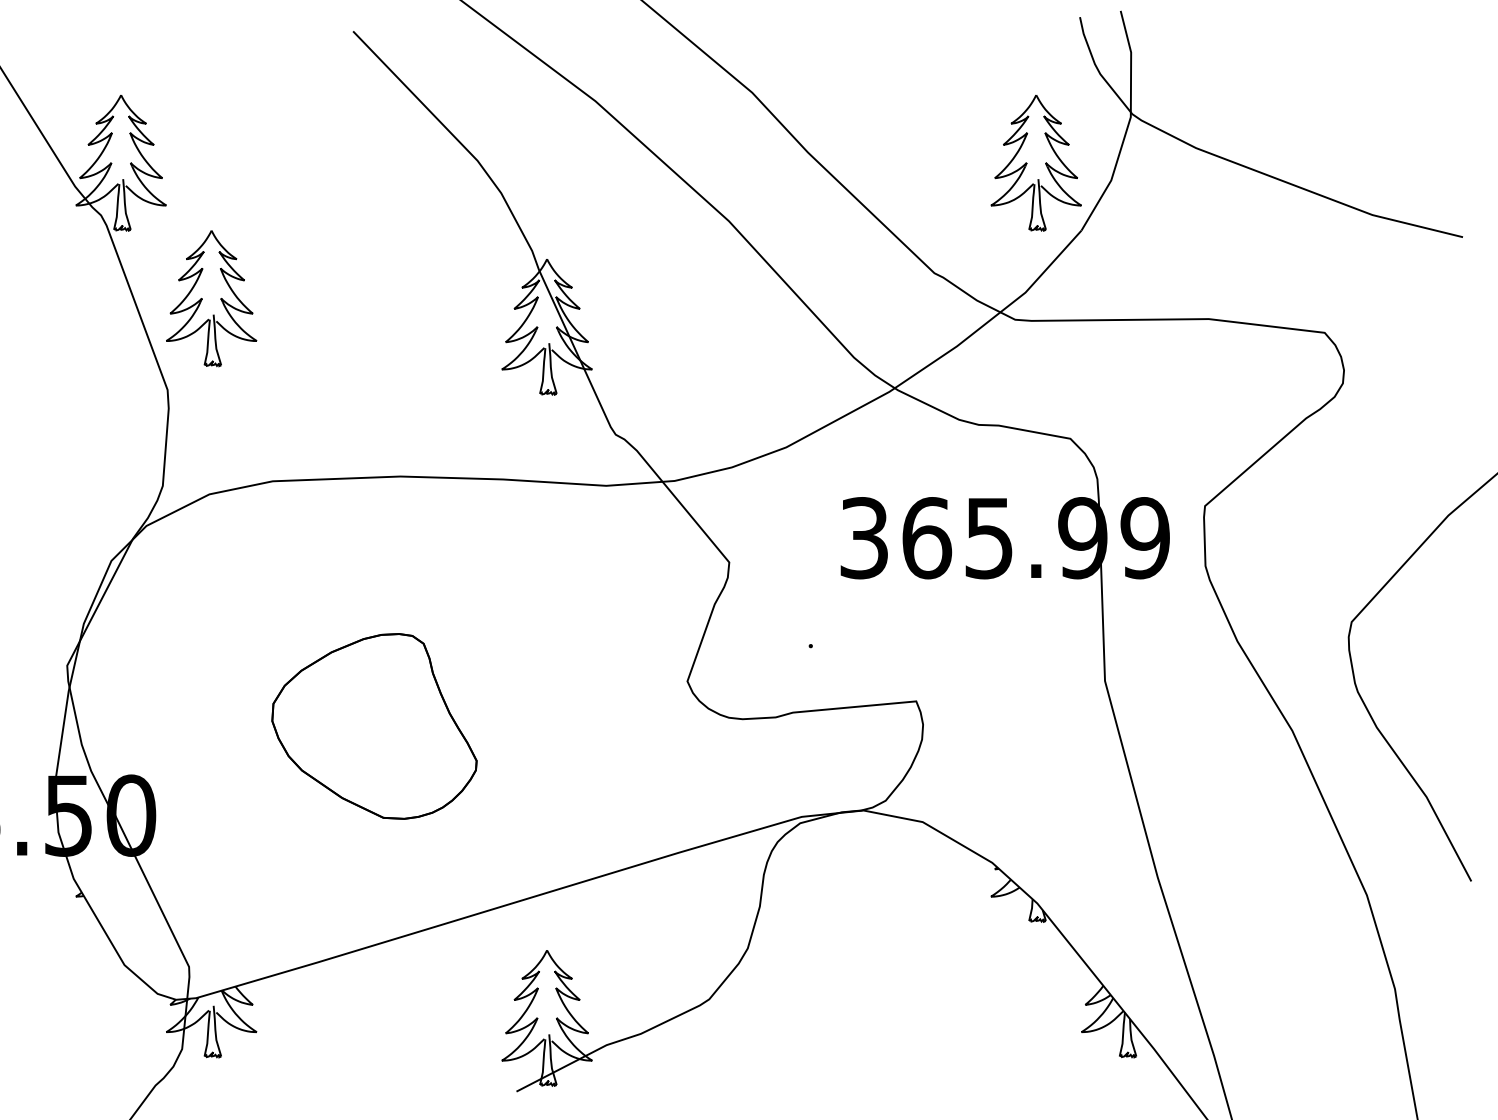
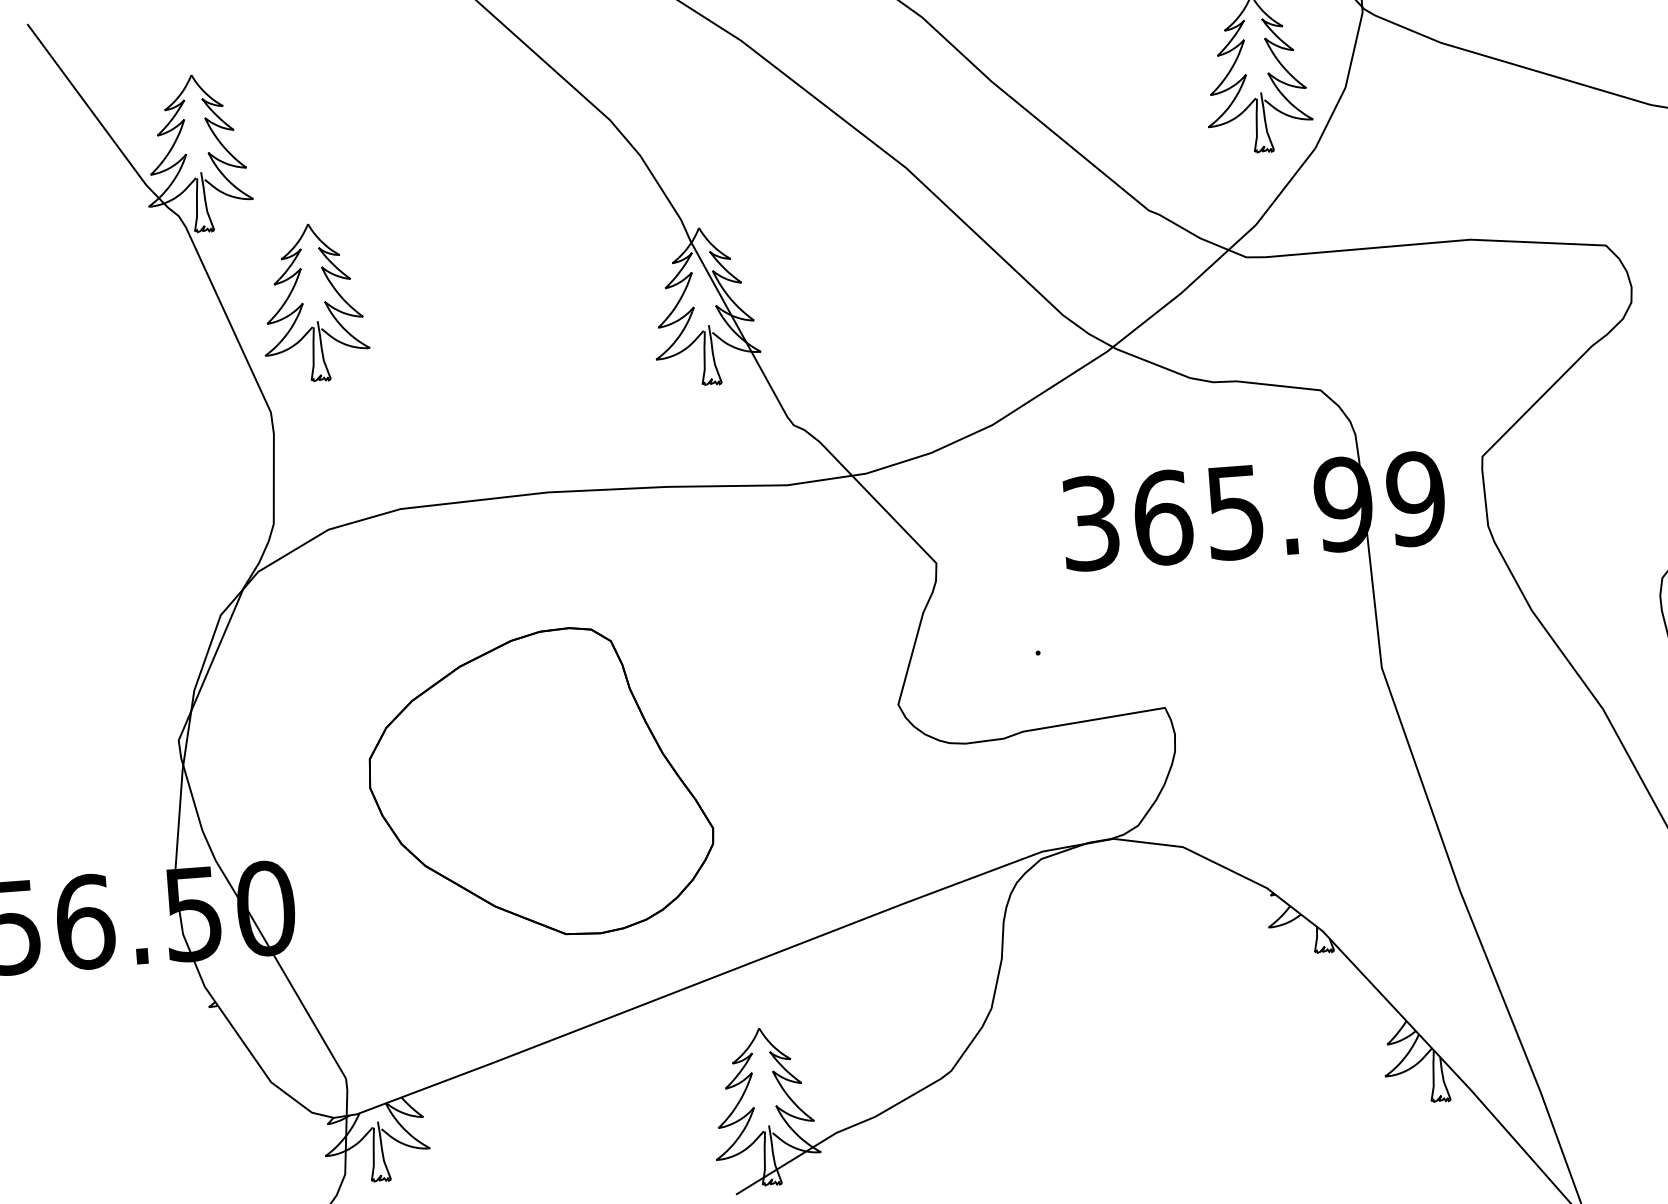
part: (374, 726) -> (539, 784), size x1.43

